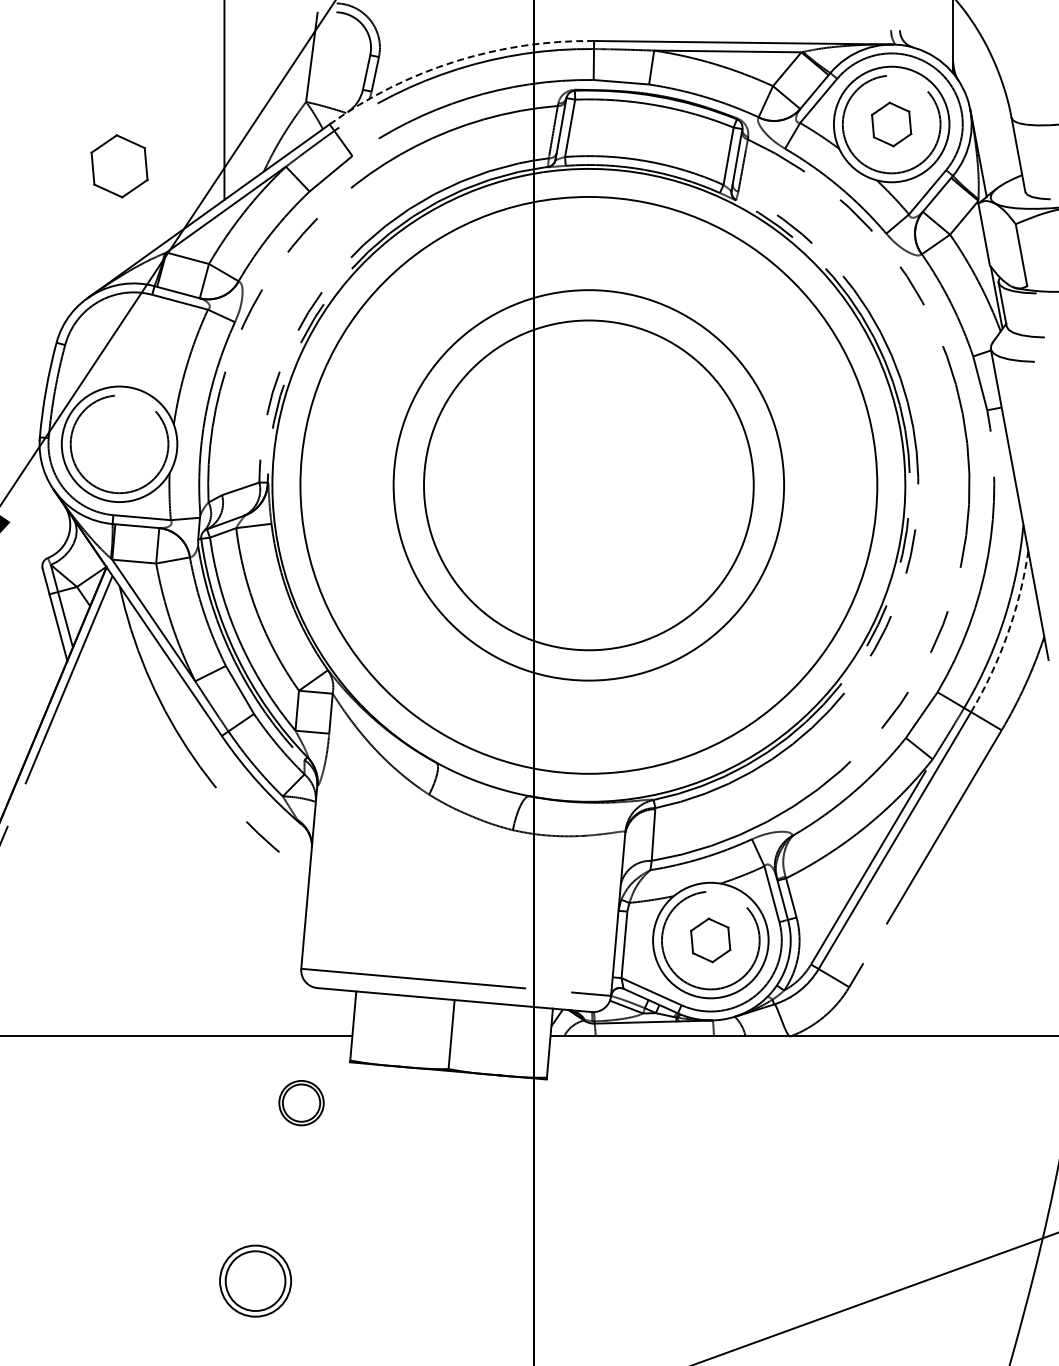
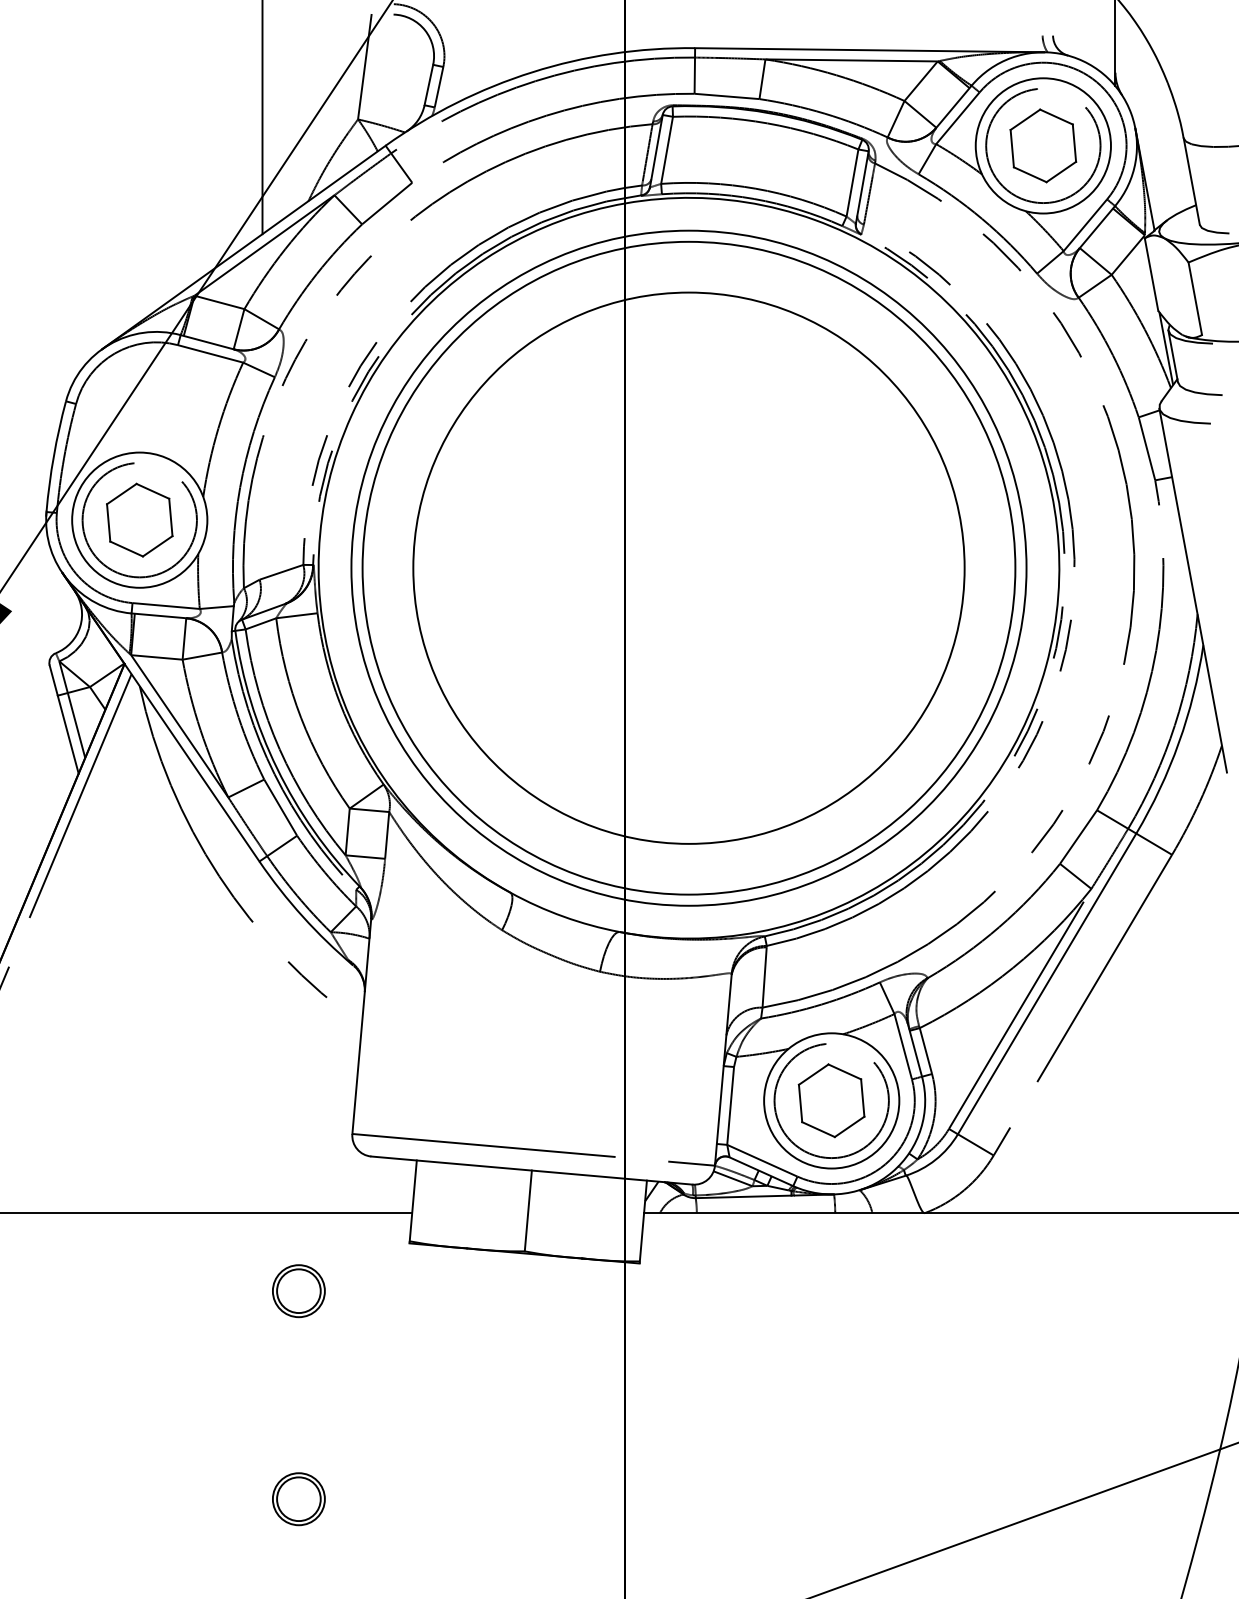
arc: (455, 61) -> (532, 72), dashed -> solid
part: (891, 124) -> (1043, 145), size x1.43
part: (119, 166) -> (139, 520), moved
circle: (588, 484) -> (688, 567), size x1.43
circle: (588, 485) -> (688, 568), size x1.43
arc: (1007, 634) -> (1178, 742), dashed -> solid
part: (710, 940) -> (831, 1100), size x1.43
part: (301, 1103) -> (298, 1291), moved
part: (255, 1280) -> (298, 1498), size x0.62

